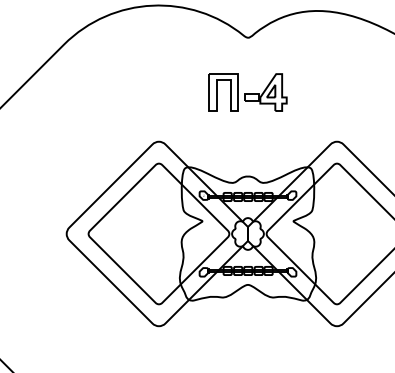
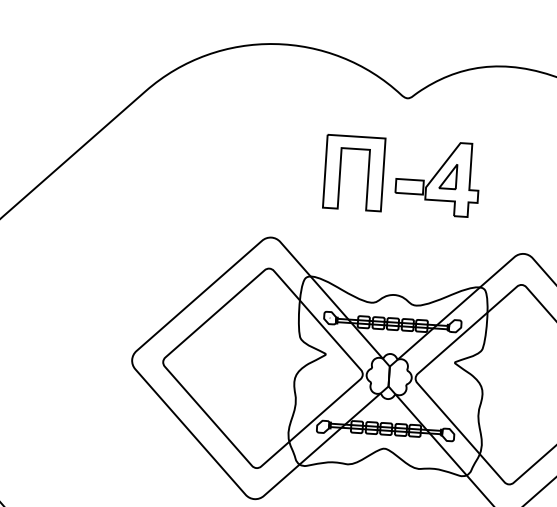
part: (247, 92) -> (401, 175), size x1.4

